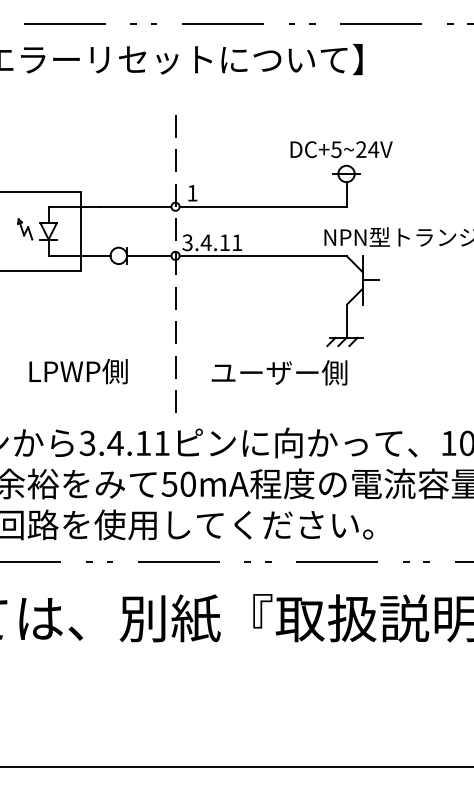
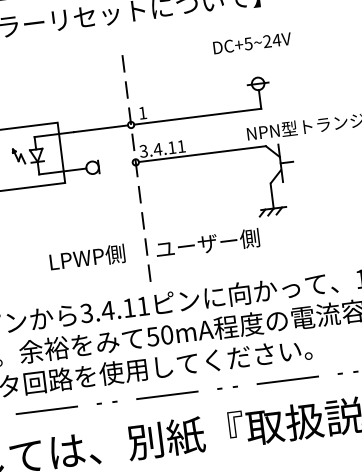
text: (341, 149) -> (252, 43), moved
line: (148, 255) -> (115, 164), removed
text: (78, 371) -> (87, 257), moved
text: (279, 372) -> (207, 243), moved

